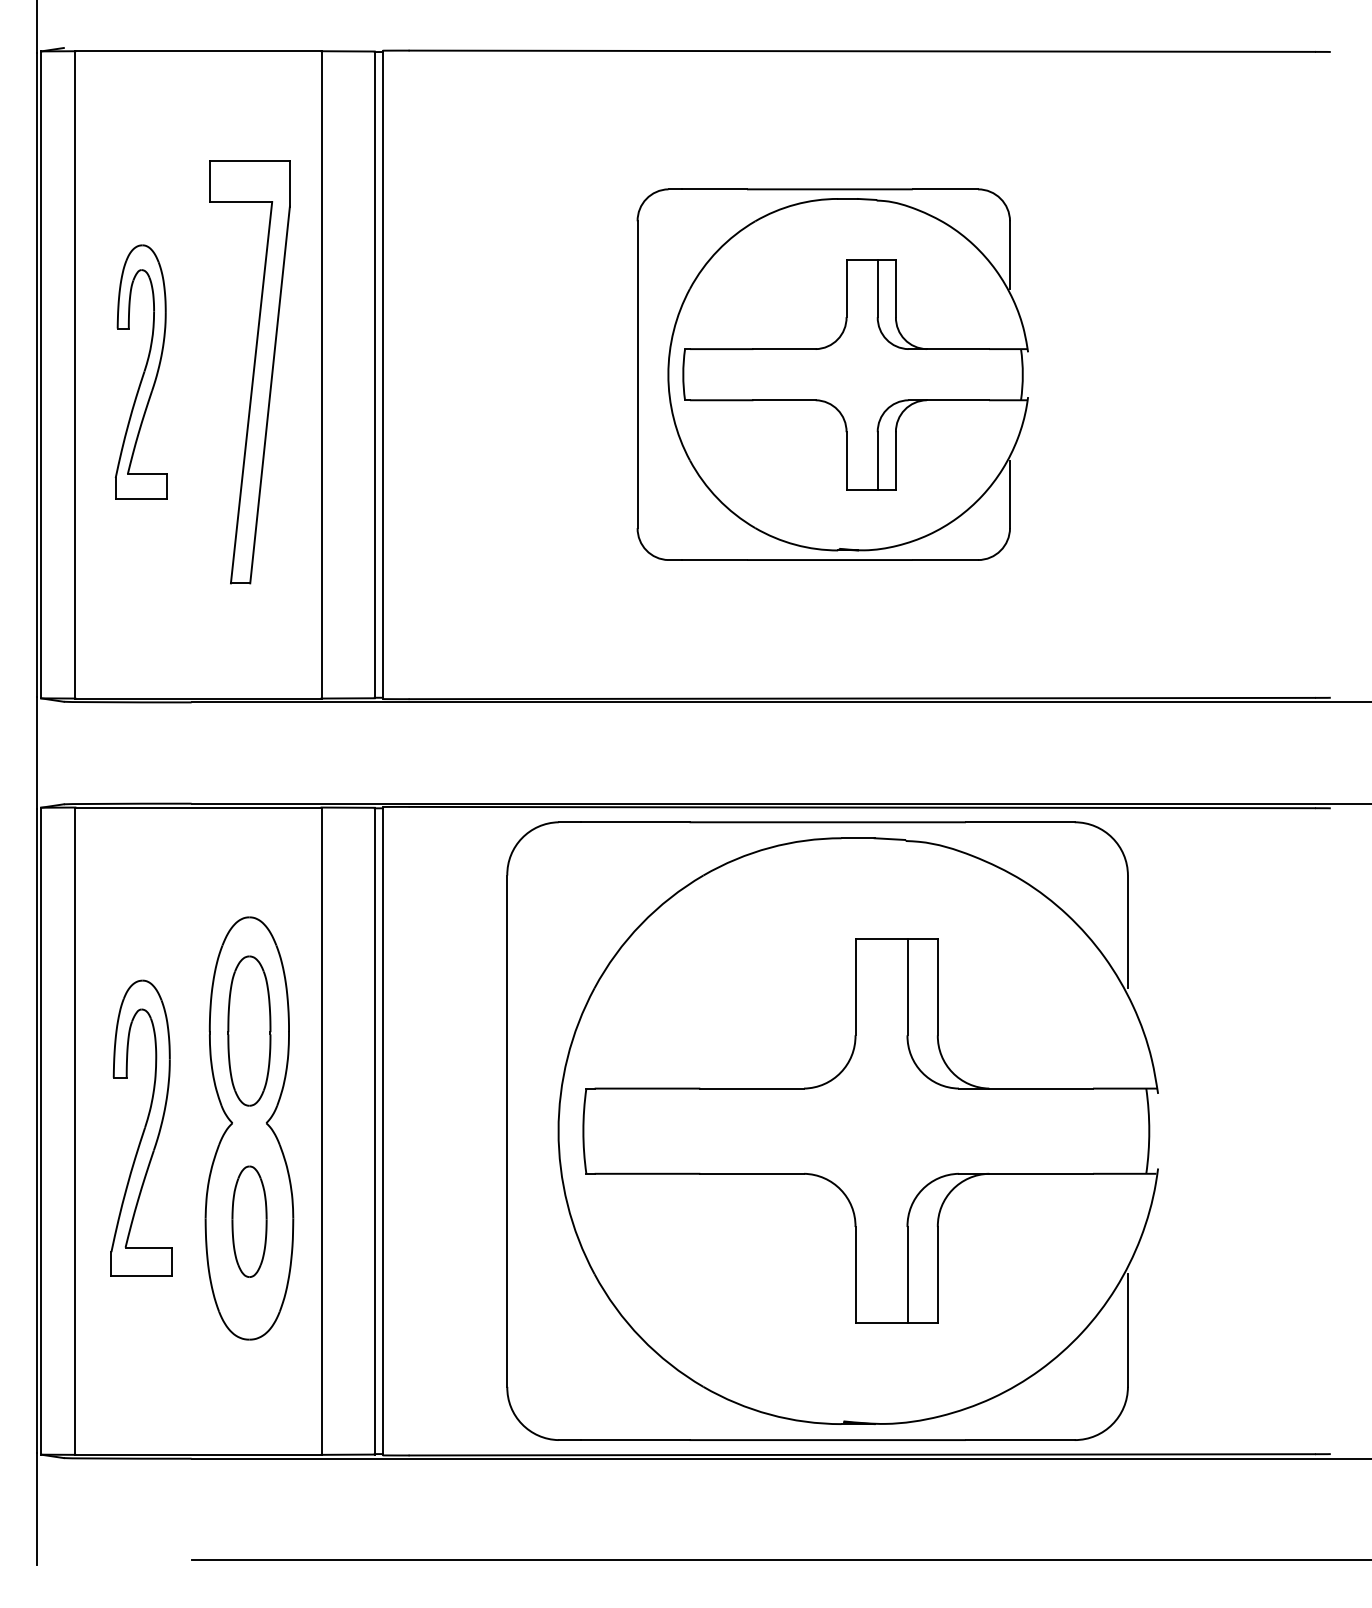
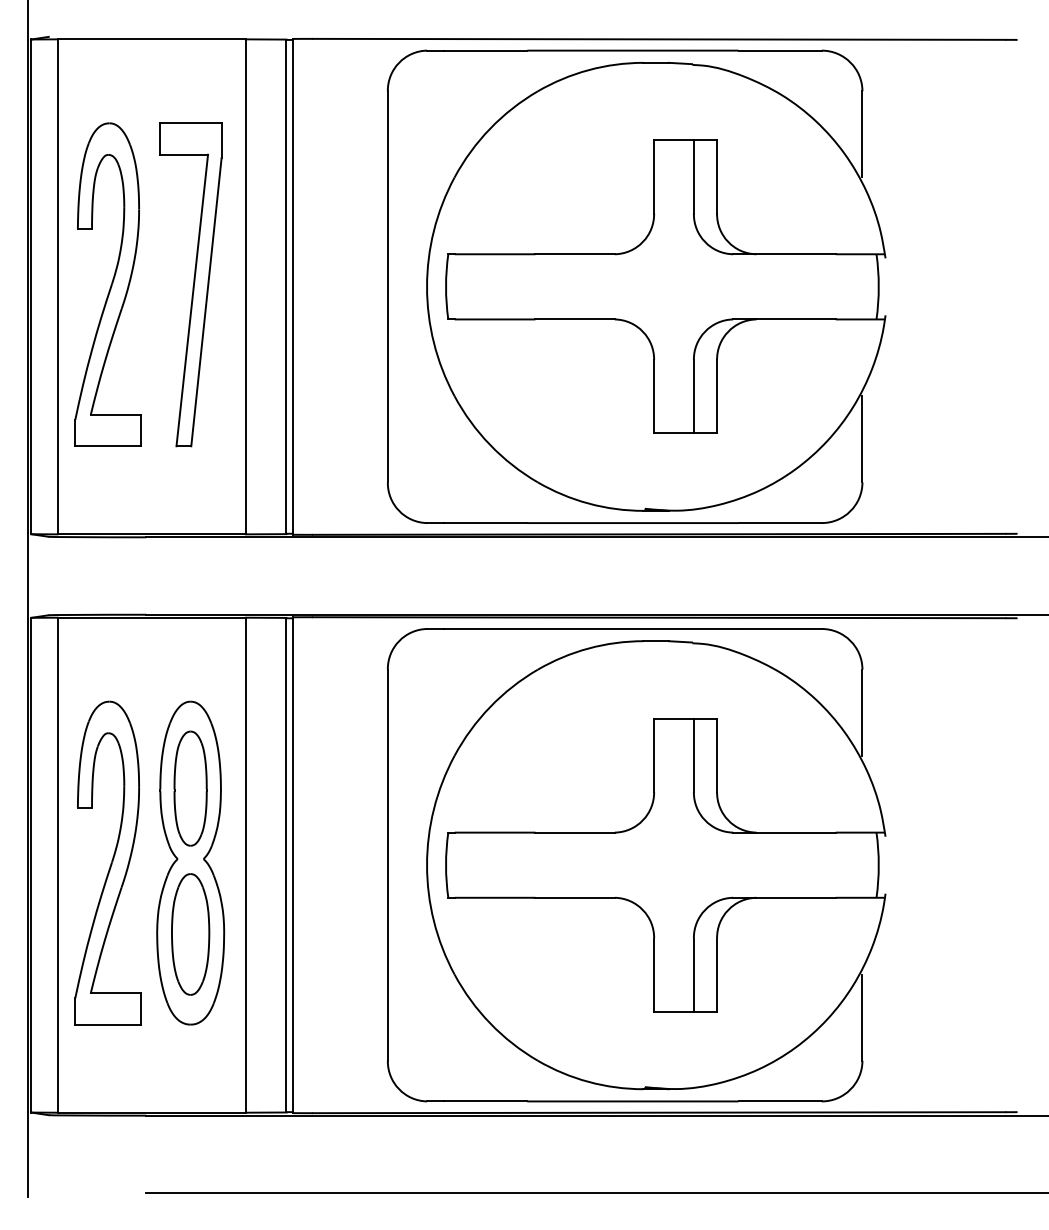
part: (140, 371) -> (107, 284), size x1.67
part: (832, 374) -> (636, 286), size x1.67
part: (140, 1127) -> (107, 862), size x1.43
part: (249, 1221) -> (190, 934), size x1.43

